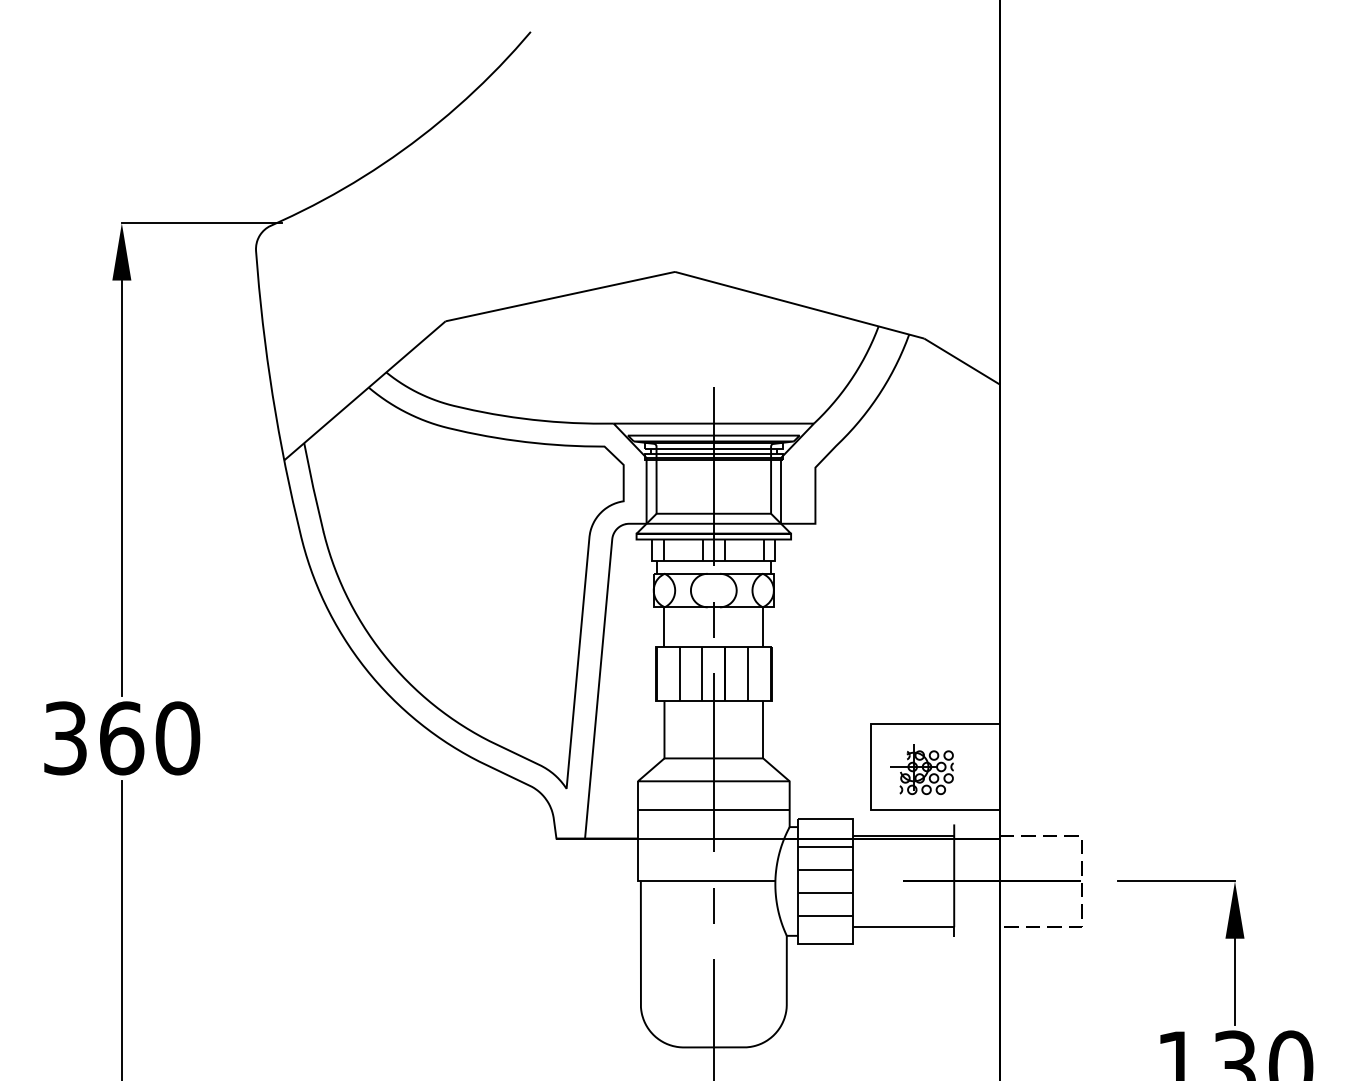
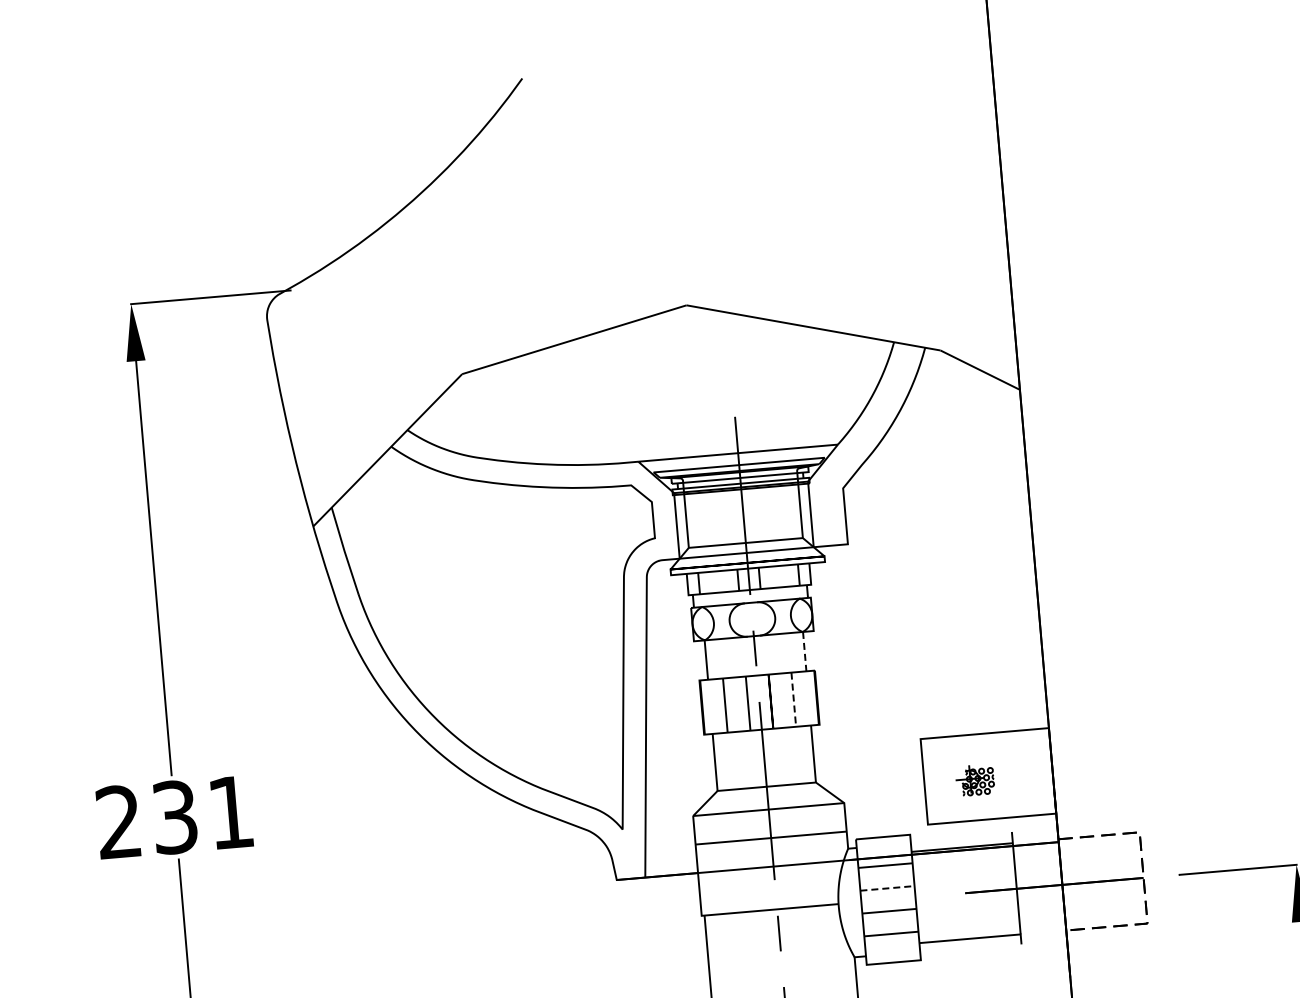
line: (763, 627) -> (805, 652), solid -> dashed
line: (748, 674) -> (794, 700), solid -> dashed
text: (122, 738) -> (175, 817), 360 -> 231
part: (921, 769) -> (974, 780), size x0.6
line: (825, 870) -> (887, 888), solid -> dashed

